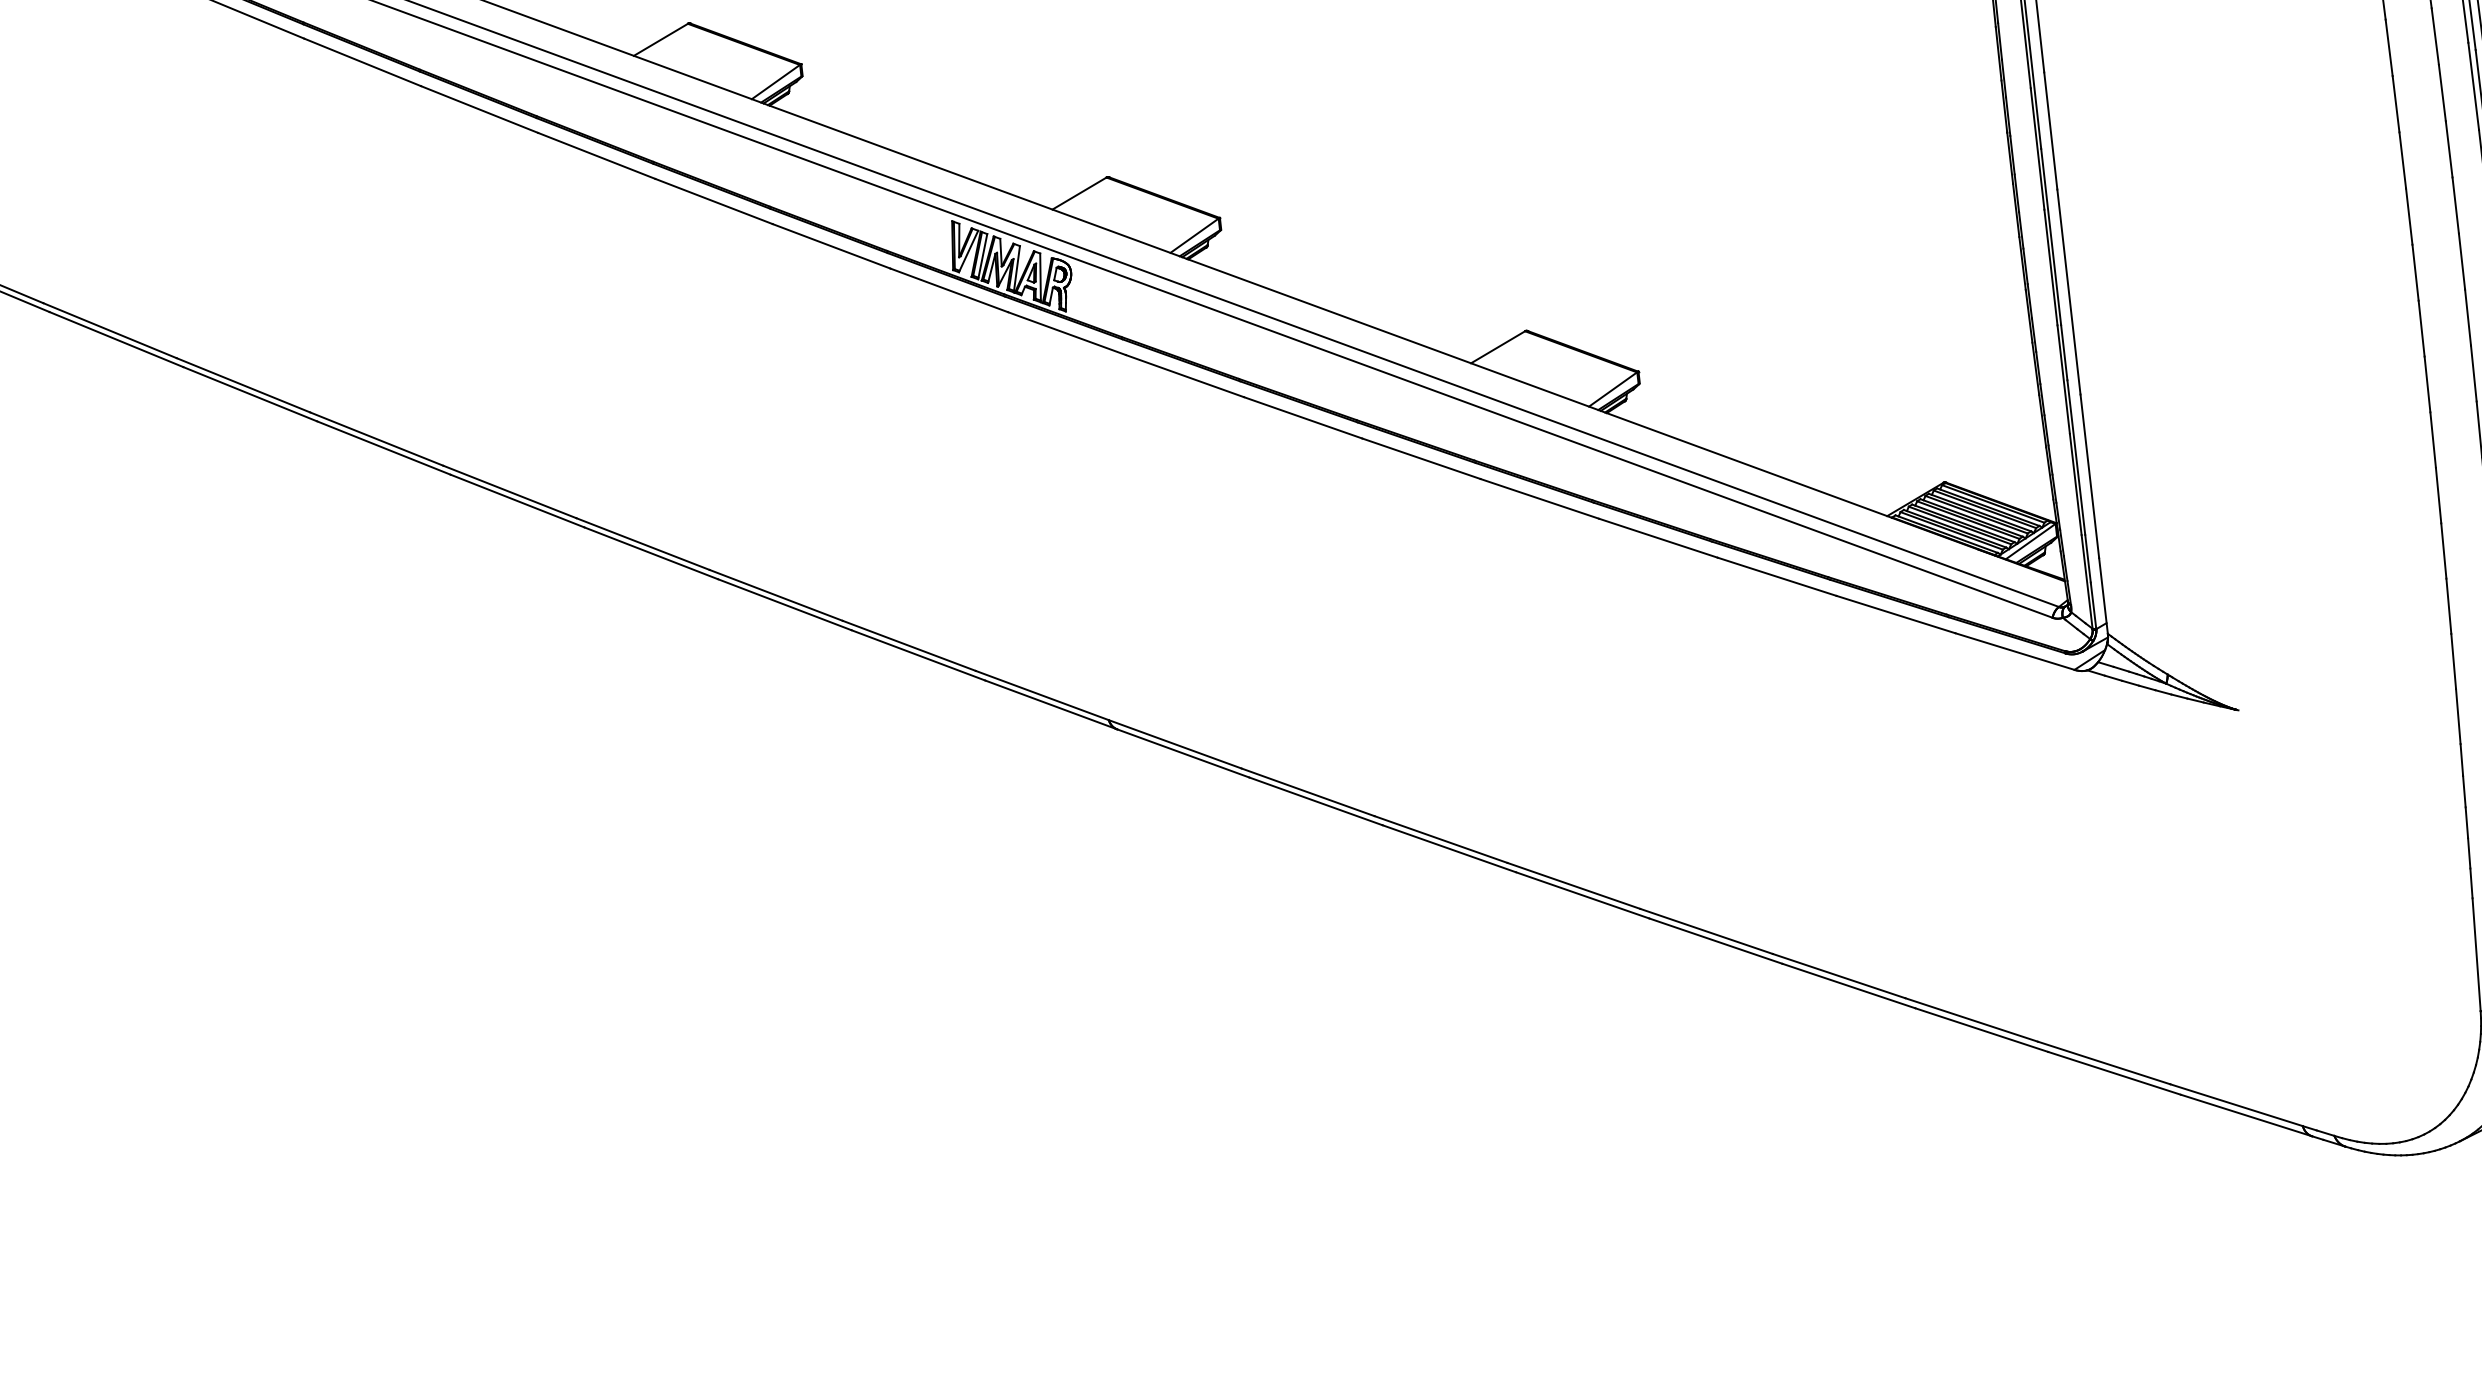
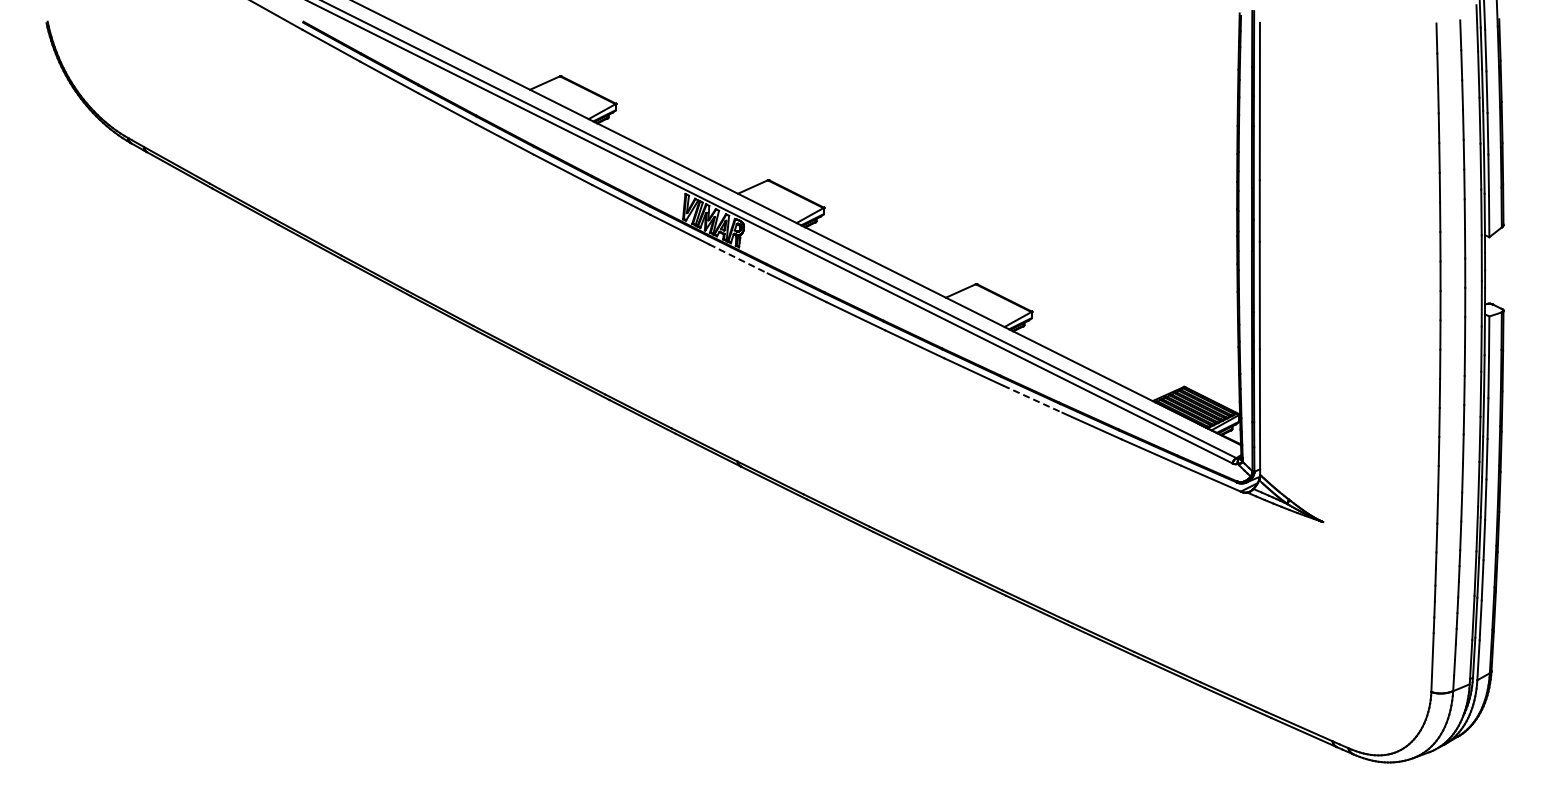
line: (1067, 332) -> (738, 258), solid -> dashed
line: (1657, 538) -> (1032, 399), solid -> dashed

